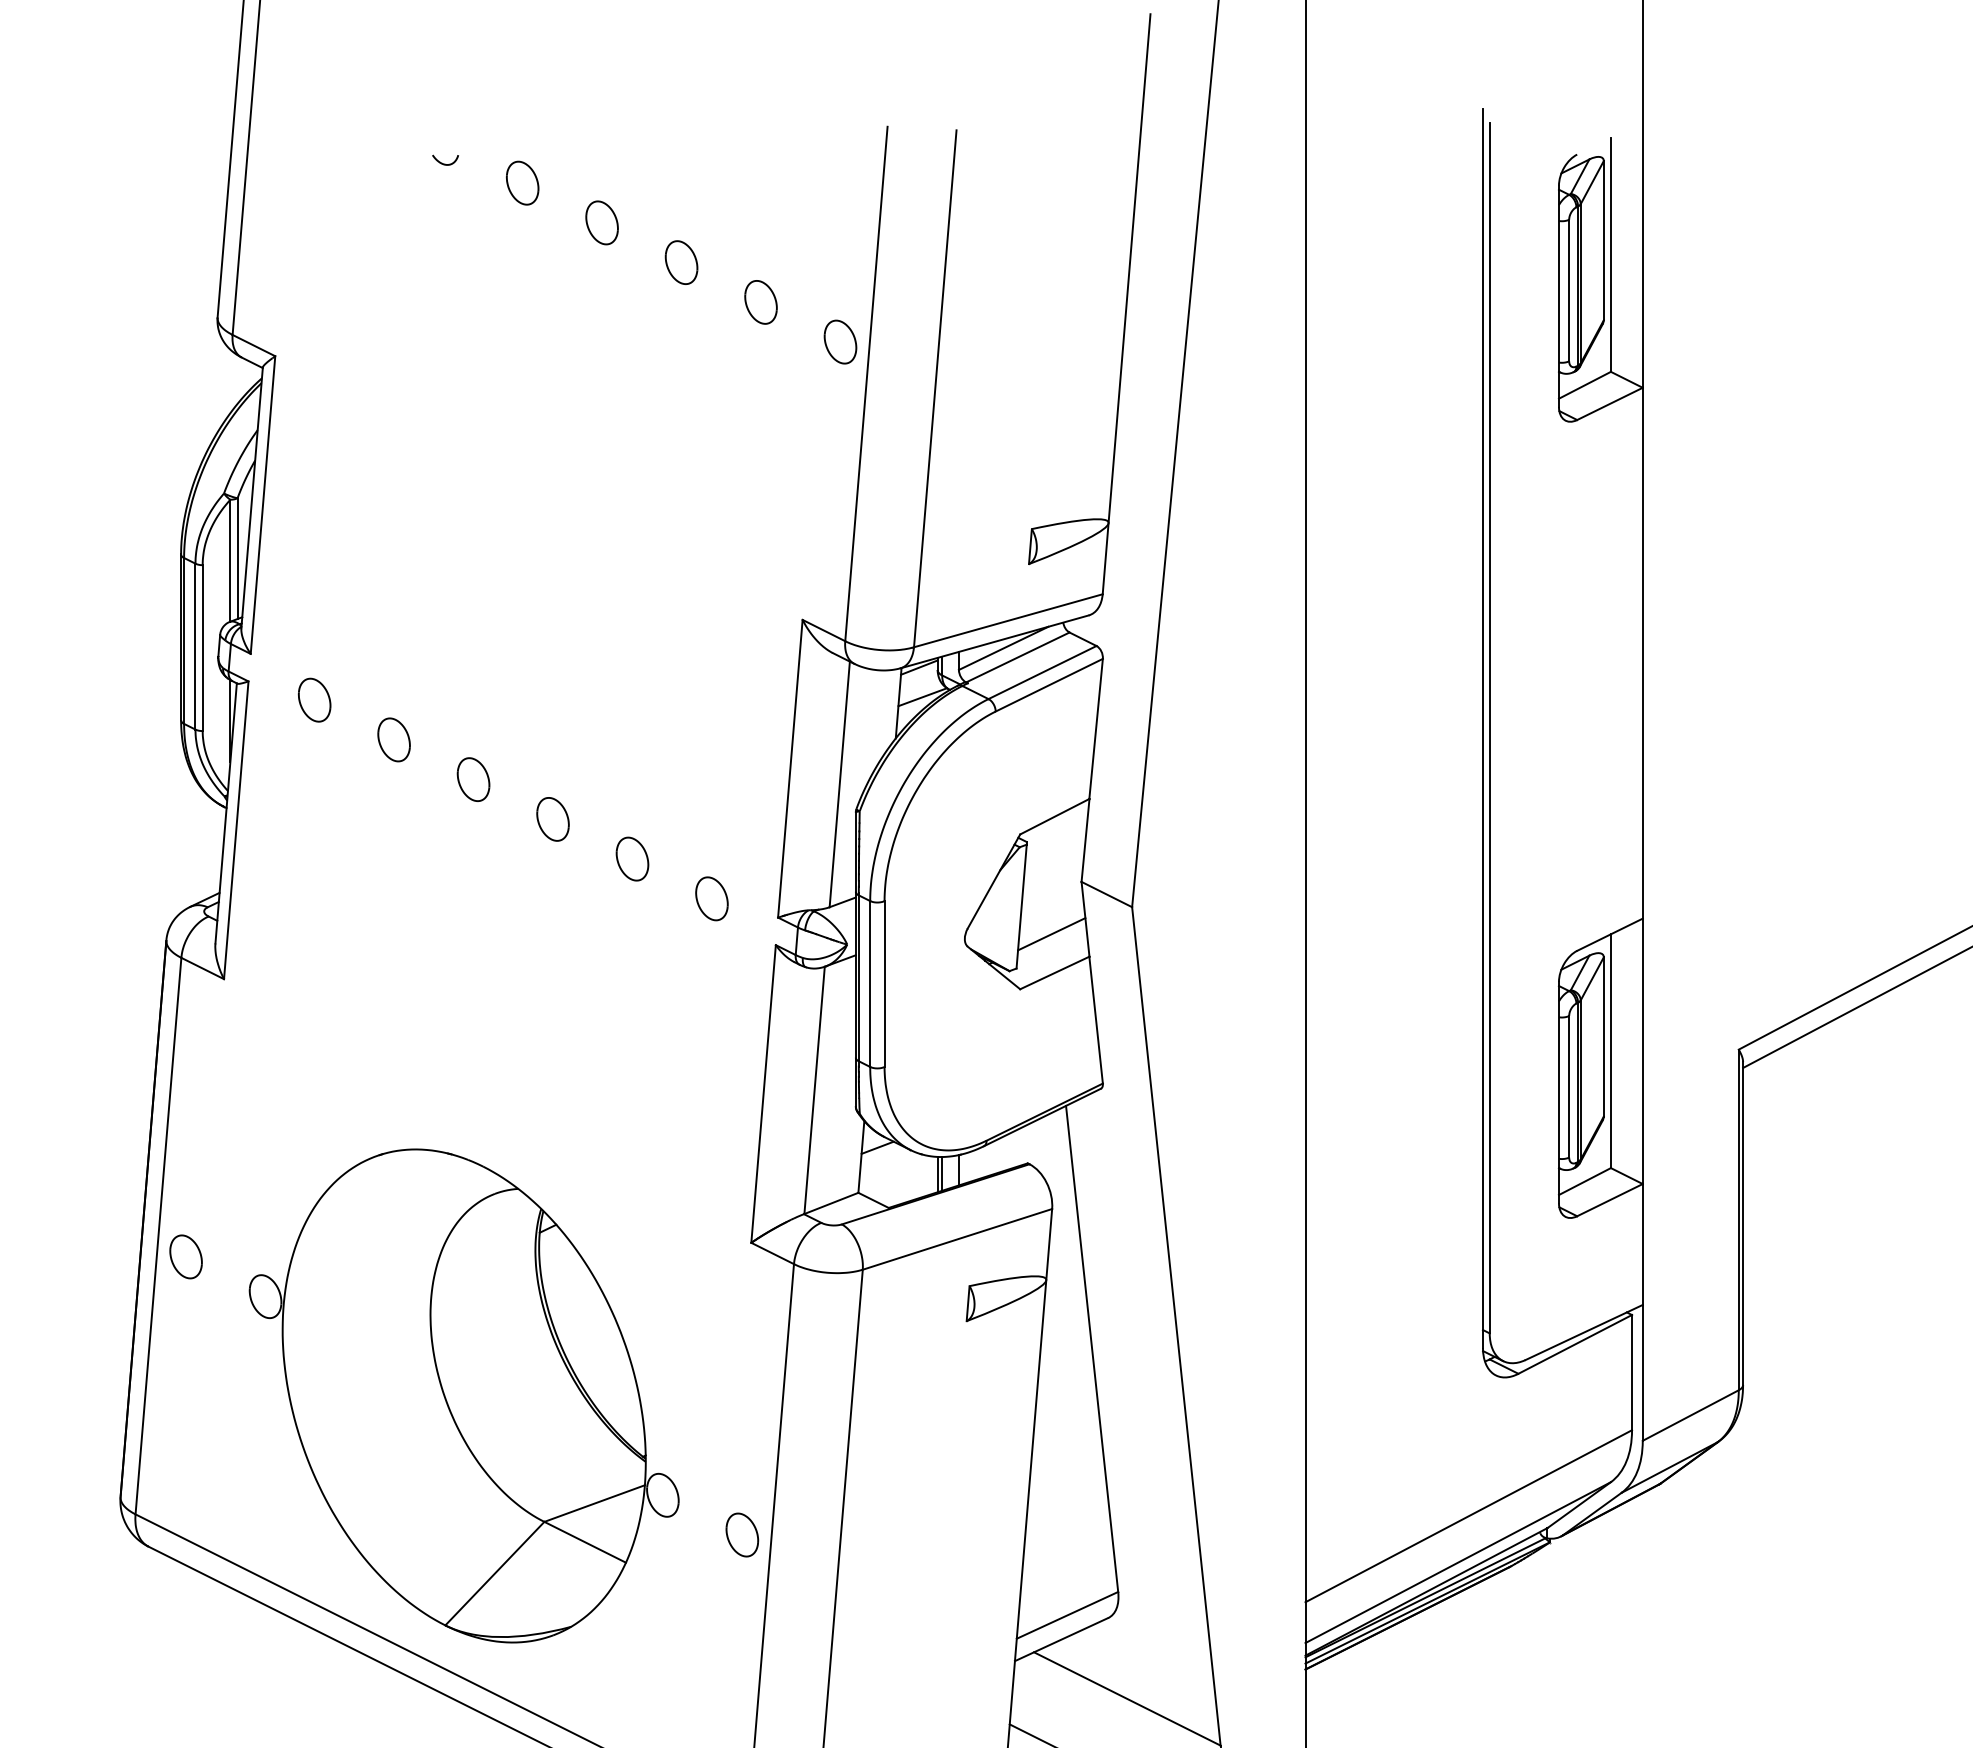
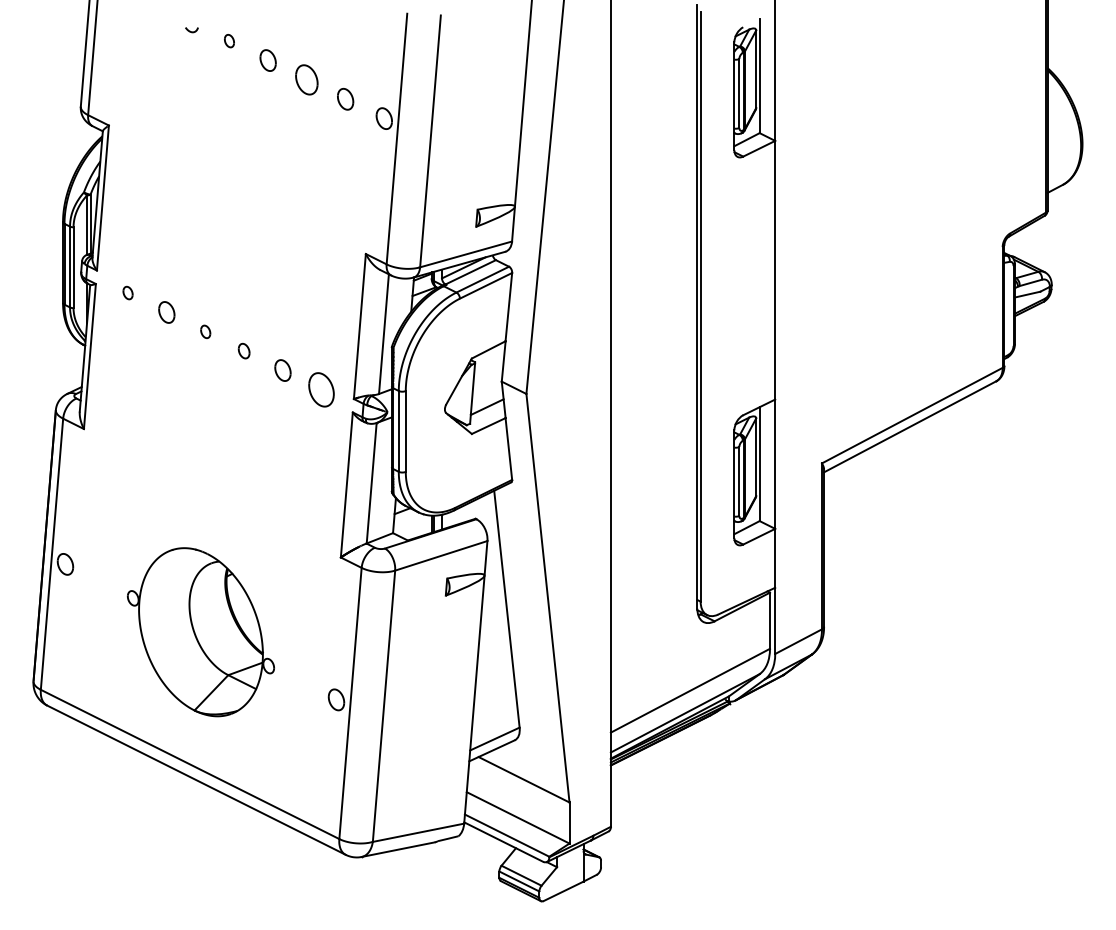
part: (522, 181) -> (229, 40), size x0.6
part: (680, 261) -> (306, 79), size x1.4
part: (313, 698) -> (127, 292), size x0.6
part: (473, 778) -> (205, 331), size x0.6
part: (551, 817) -> (243, 350), size x0.7
part: (711, 897) -> (321, 389), size x1.6
part: (463, 1396) -> (200, 632), size x0.7

